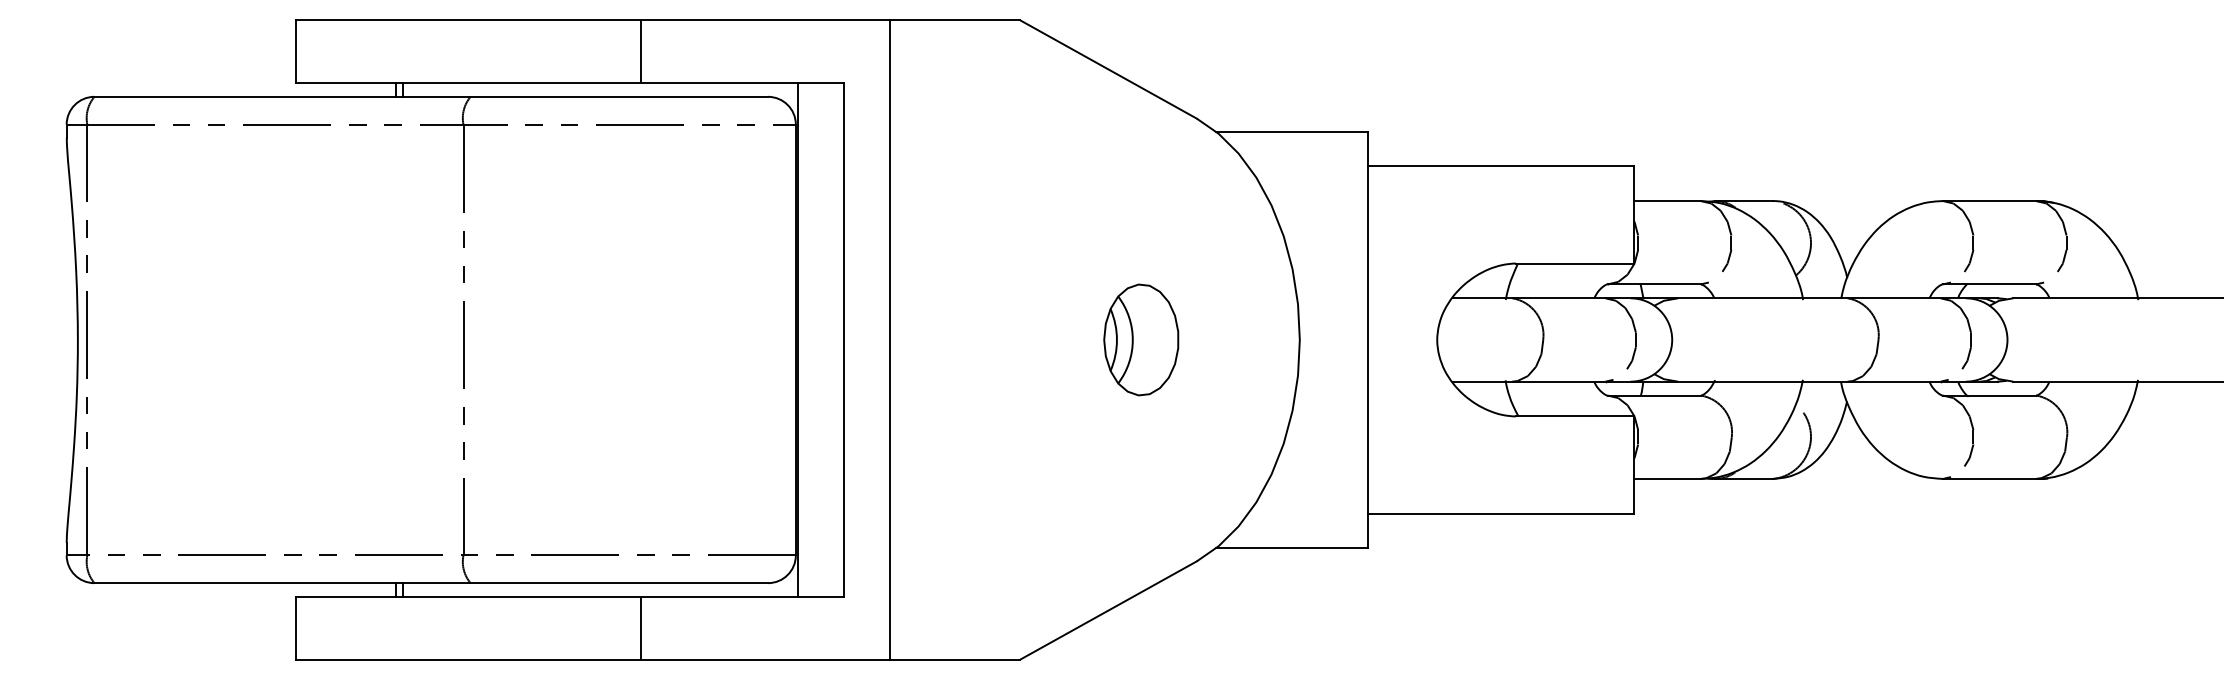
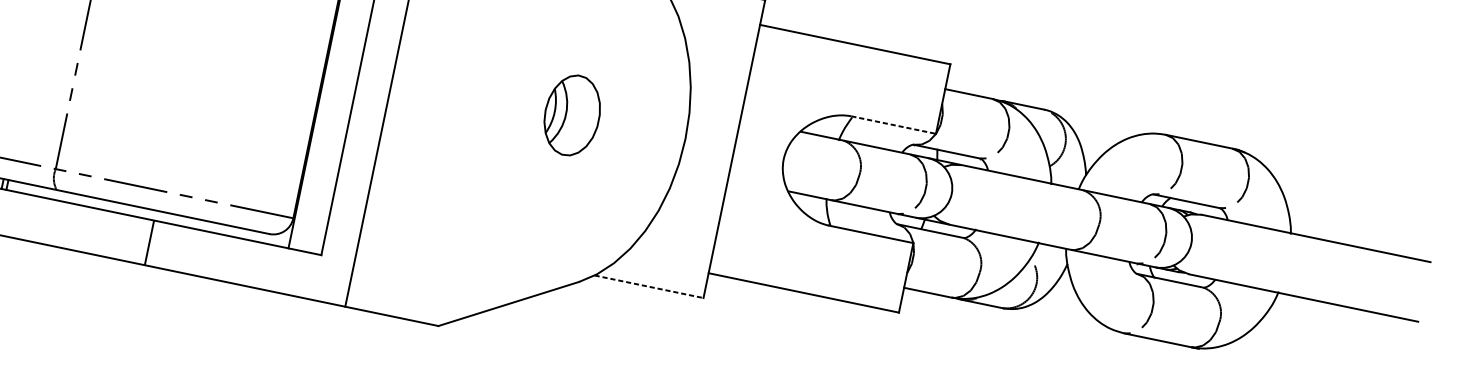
line: (1575, 263) -> (893, 125), solid -> dashed
line: (1292, 548) -> (649, 286), solid -> dashed
line: (640, 628) -> (149, 242), moved

